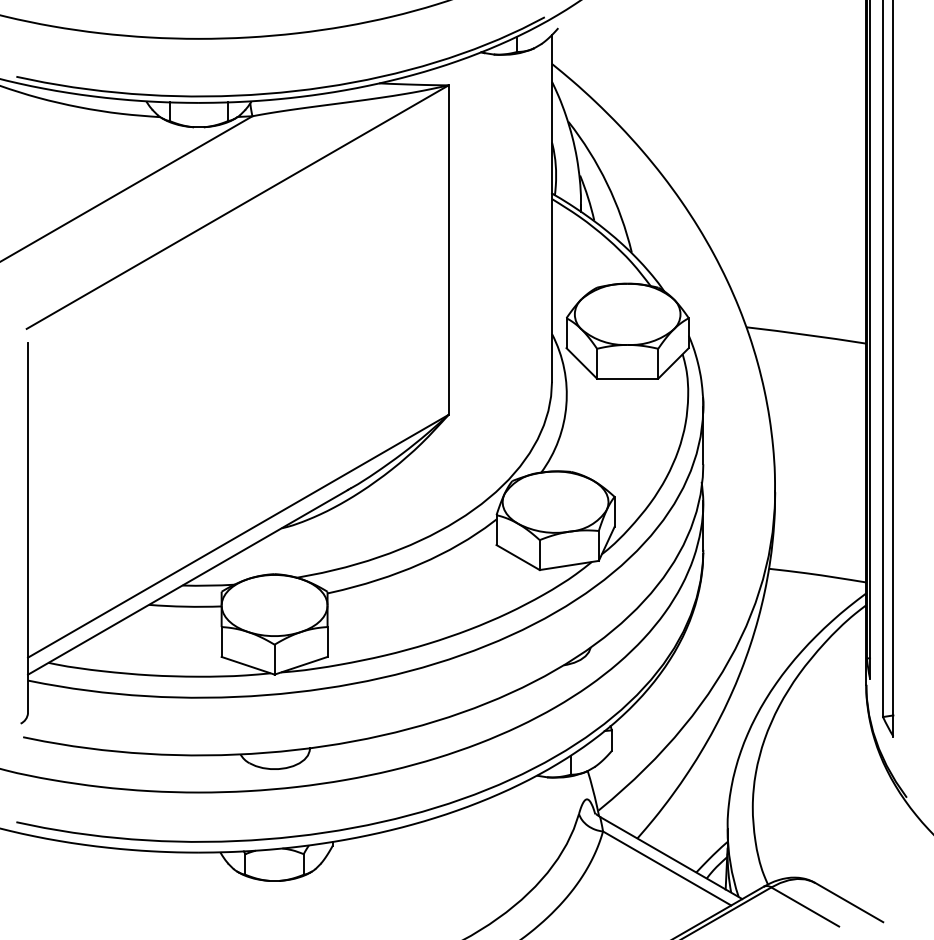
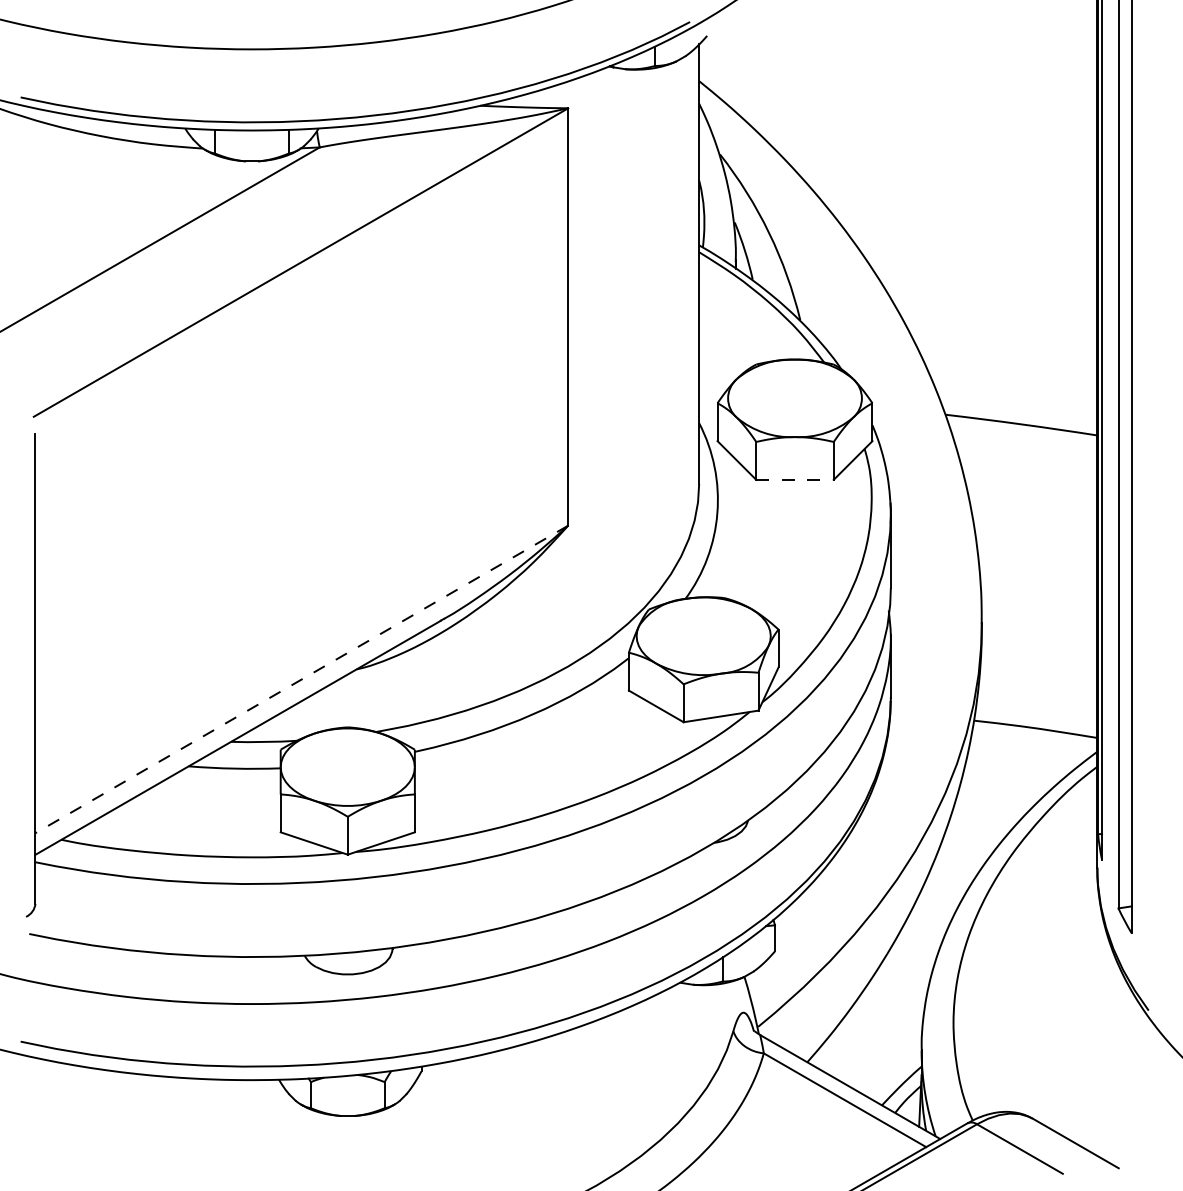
line: (627, 378) -> (794, 479), solid -> dashed
line: (238, 536) -> (302, 679), solid -> dashed

